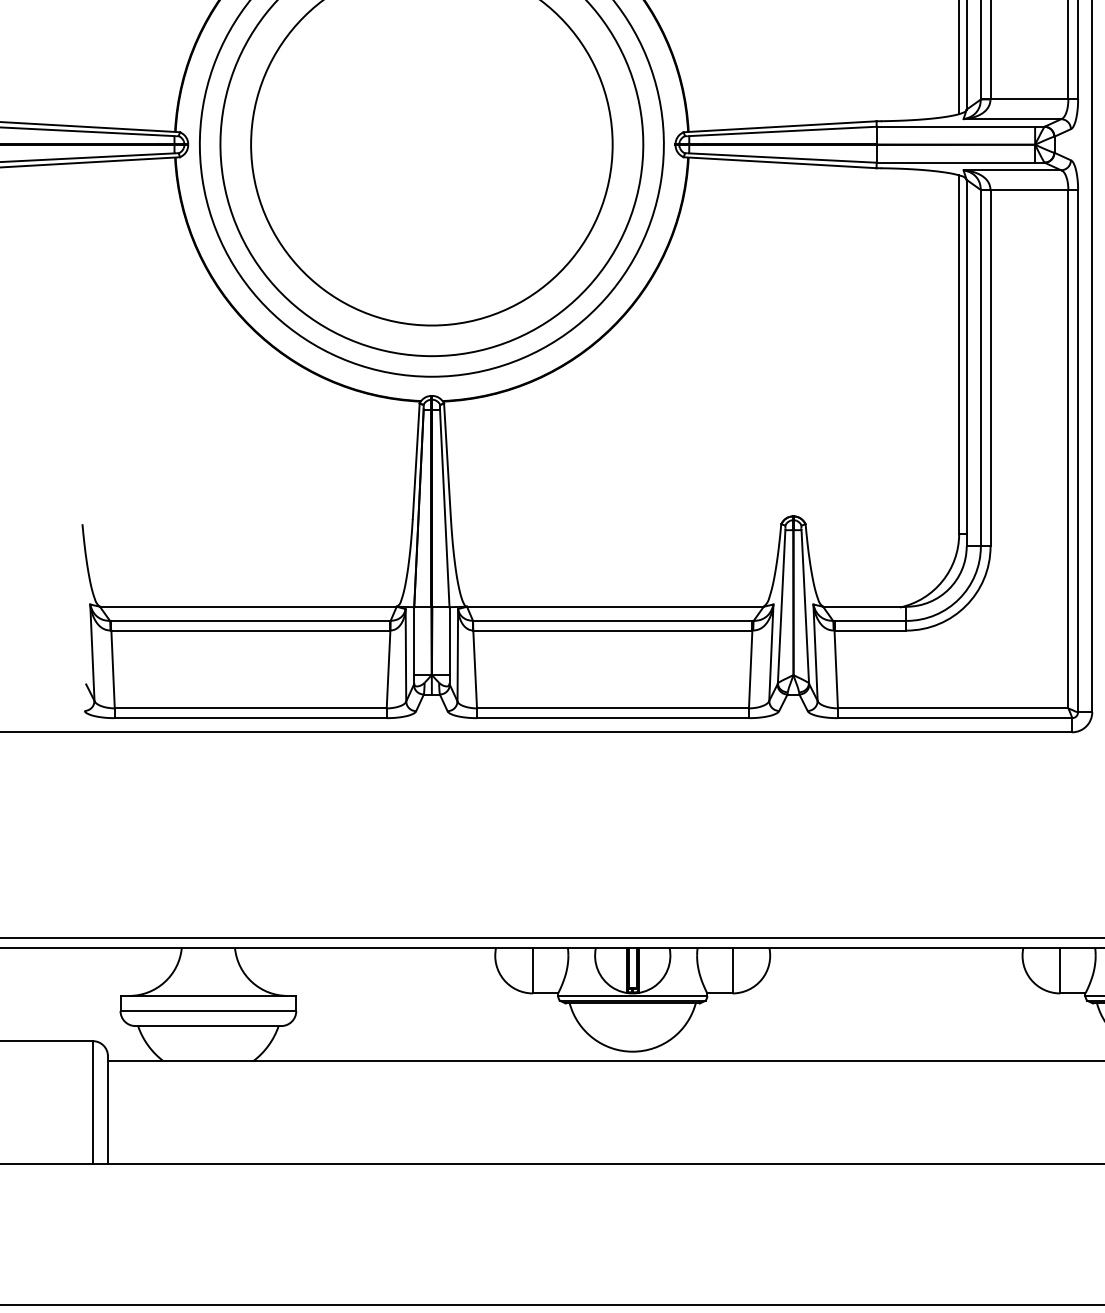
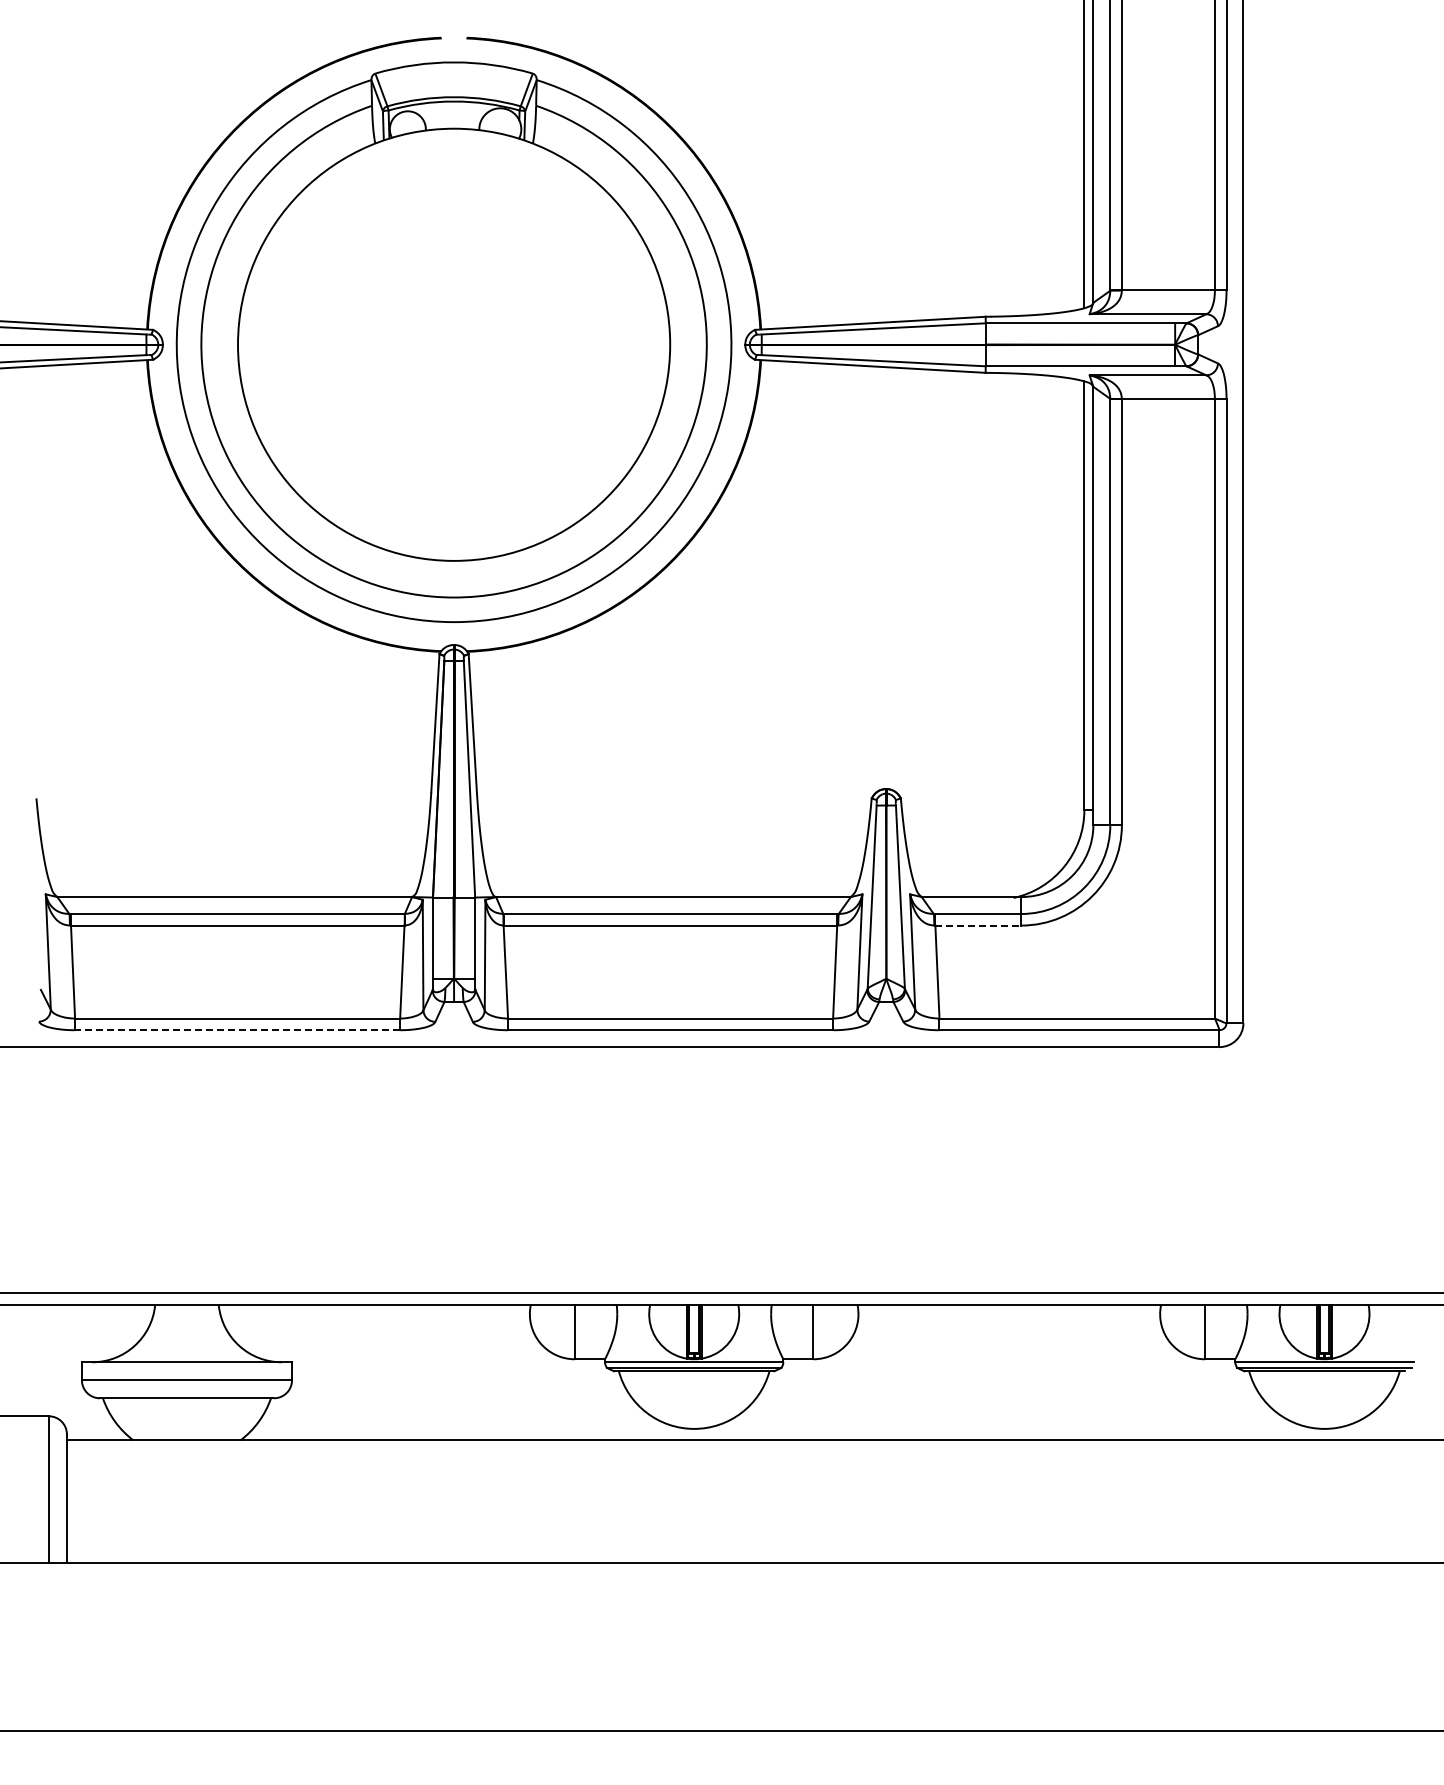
line: (870, 630) -> (978, 925), solid -> dashed
line: (250, 718) -> (237, 1030), solid -> dashed

